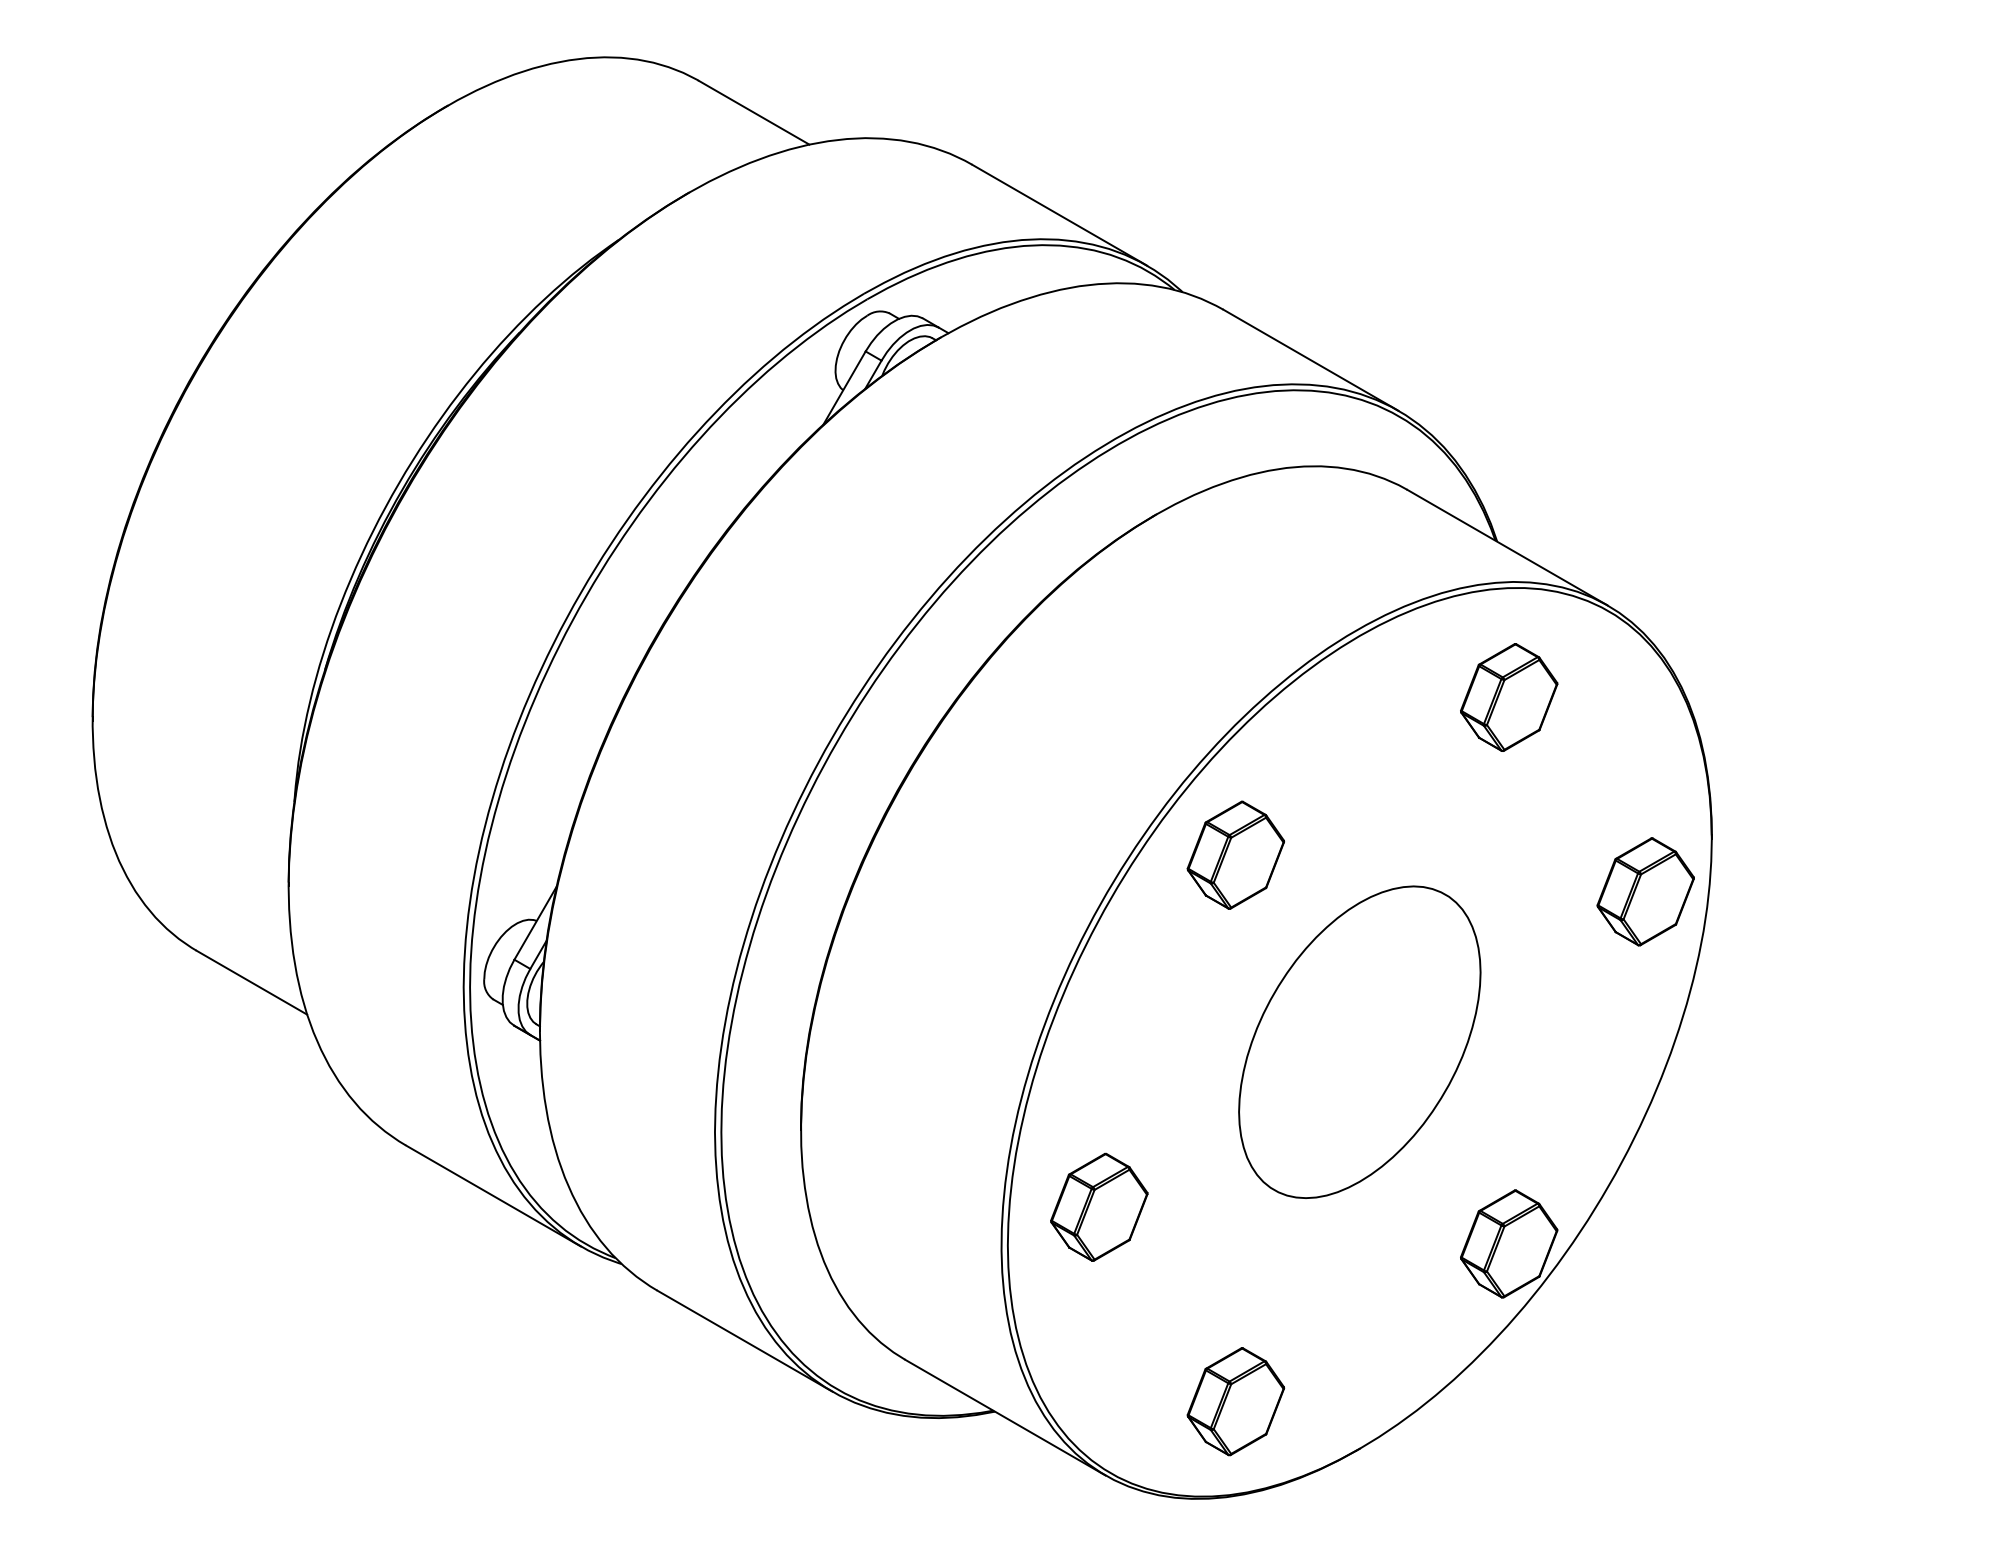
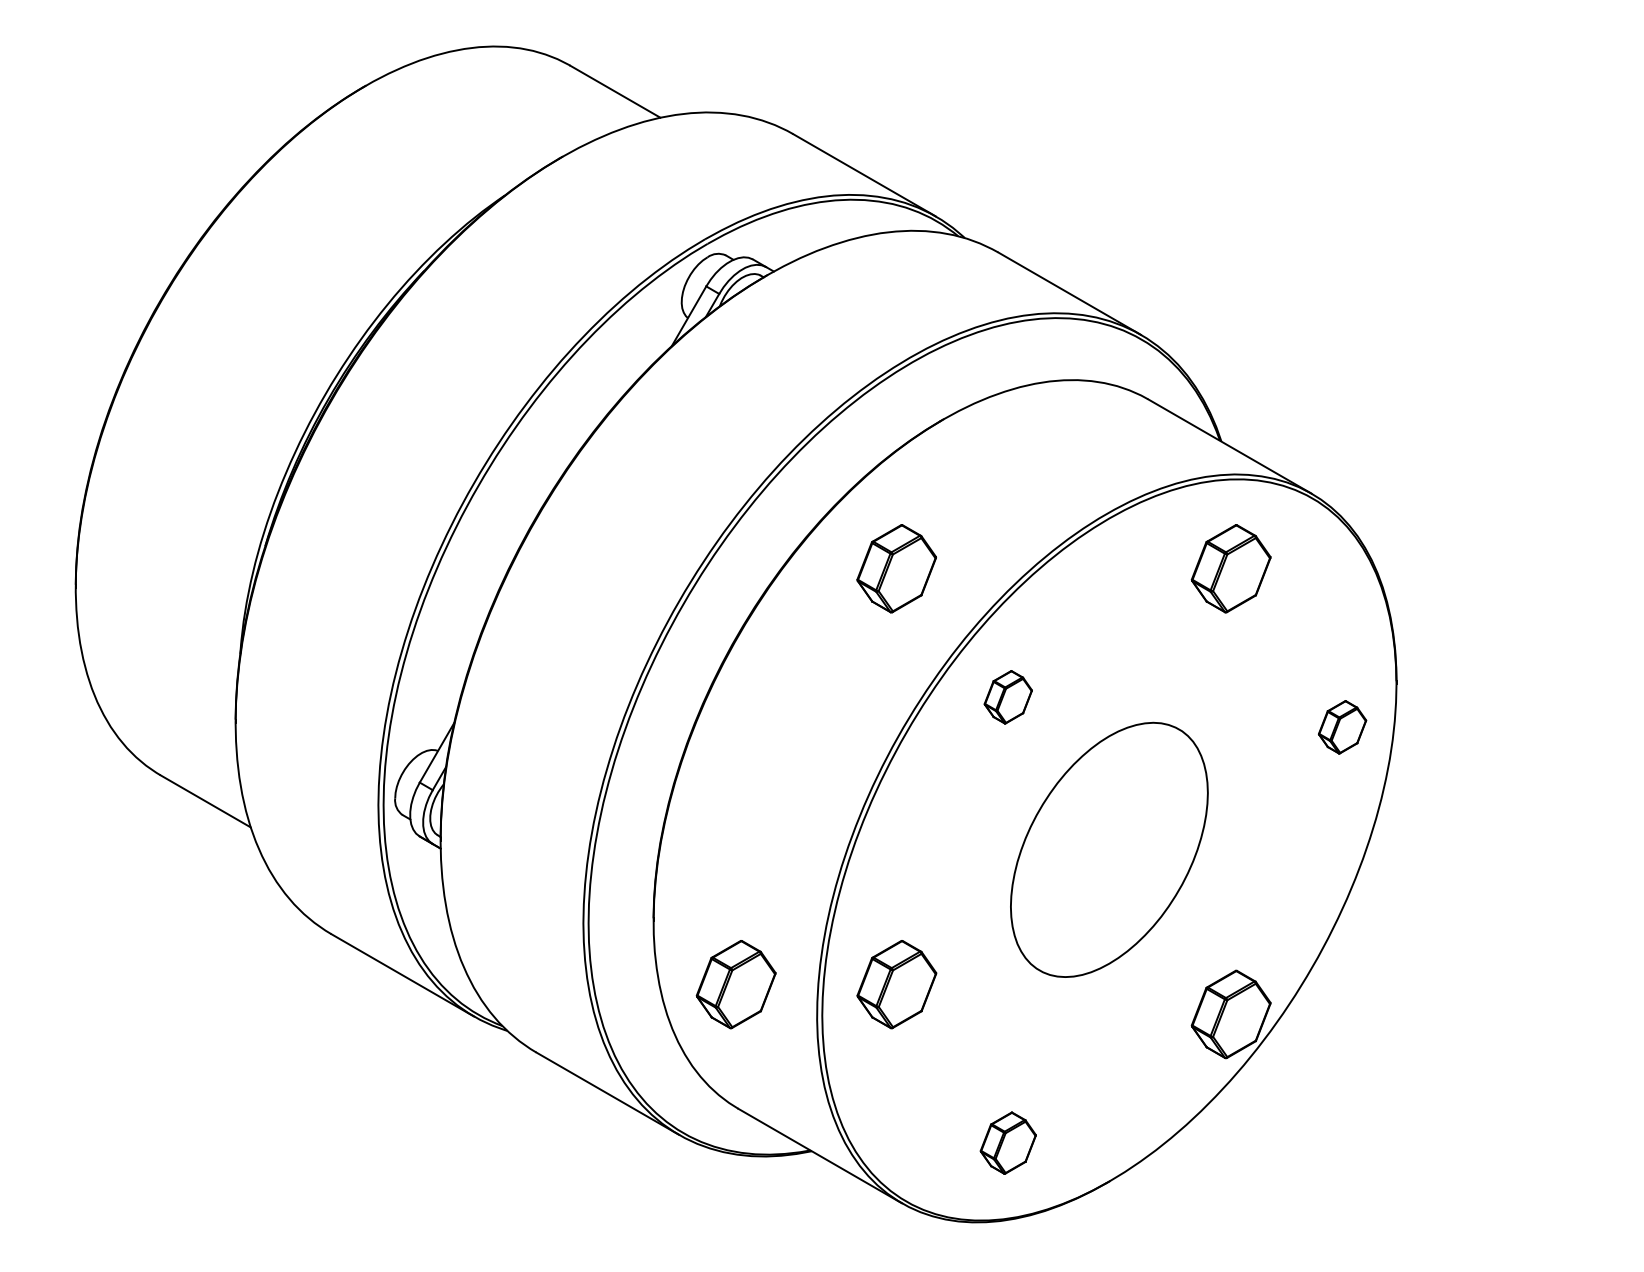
part: (1099, 697) -> (897, 568), added
part: (1235, 854) -> (1007, 696), size x0.6
part: (1645, 891) -> (1342, 726), size x0.6
part: (902, 1206) -> (736, 983), added
part: (1235, 1401) -> (1007, 1142), size x0.7

